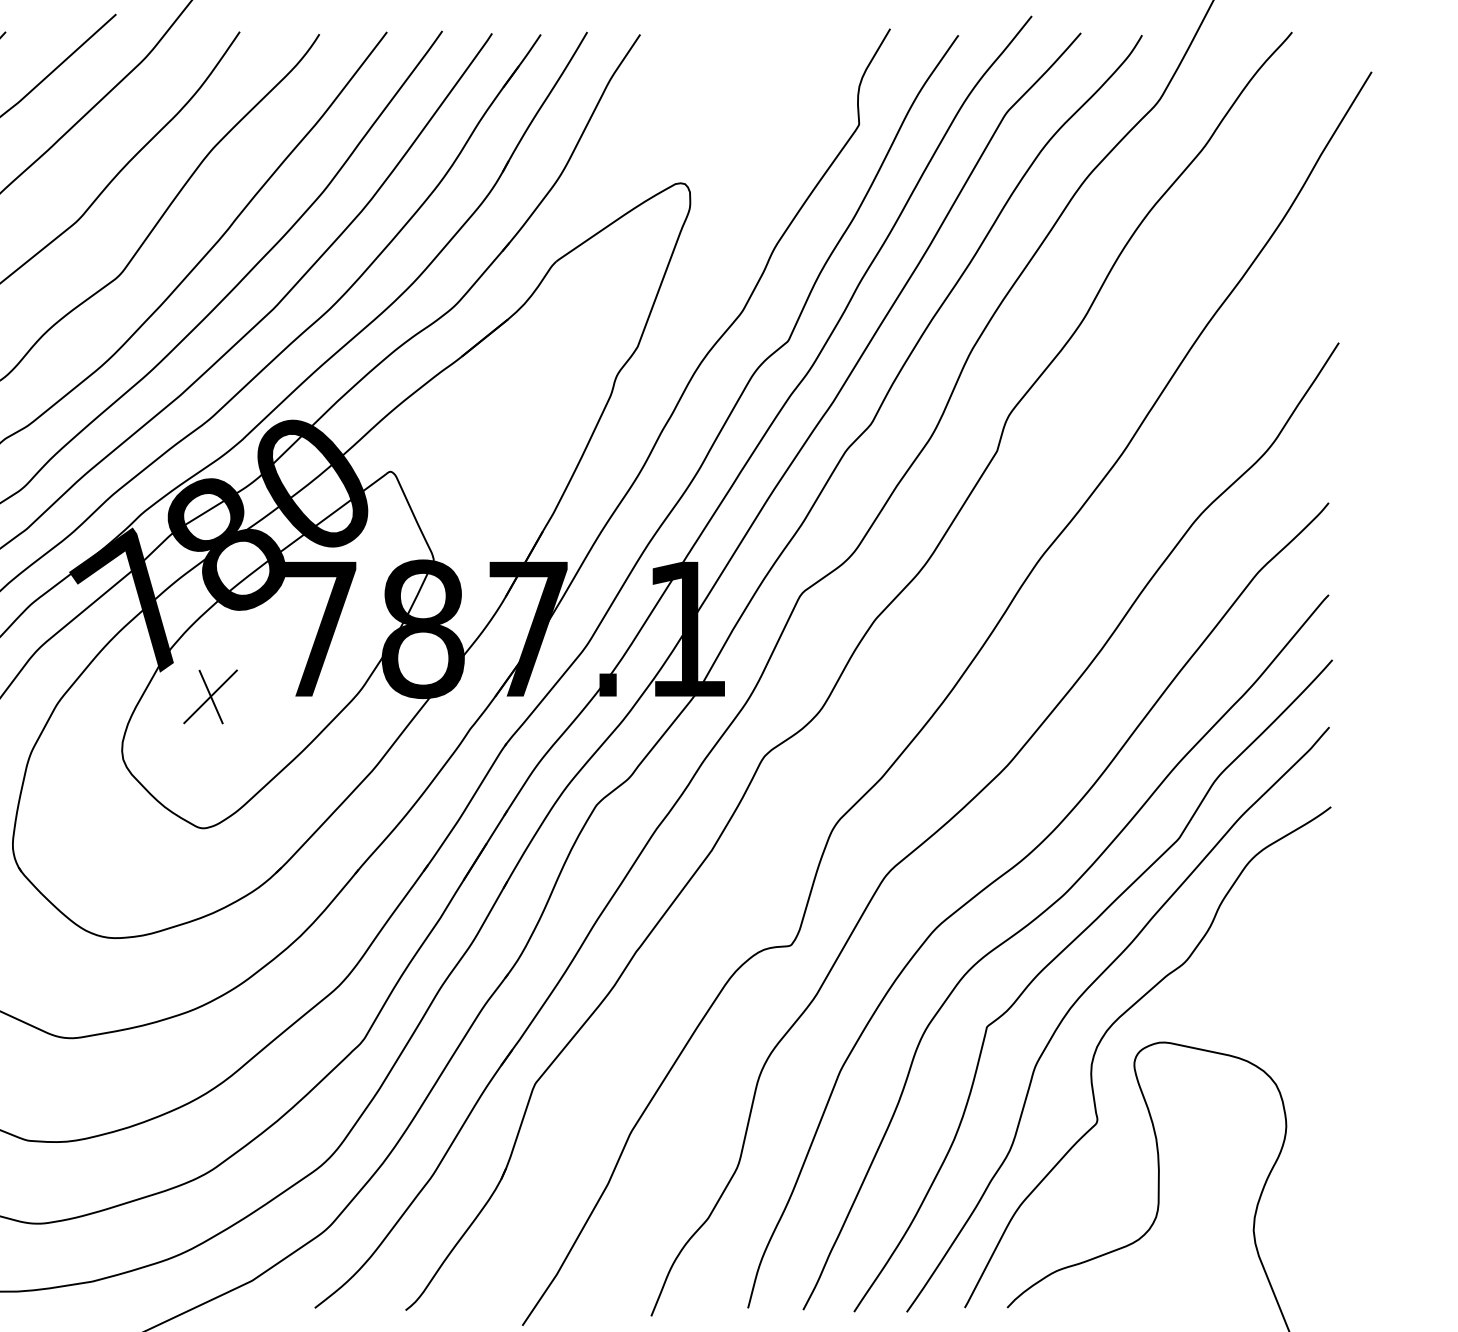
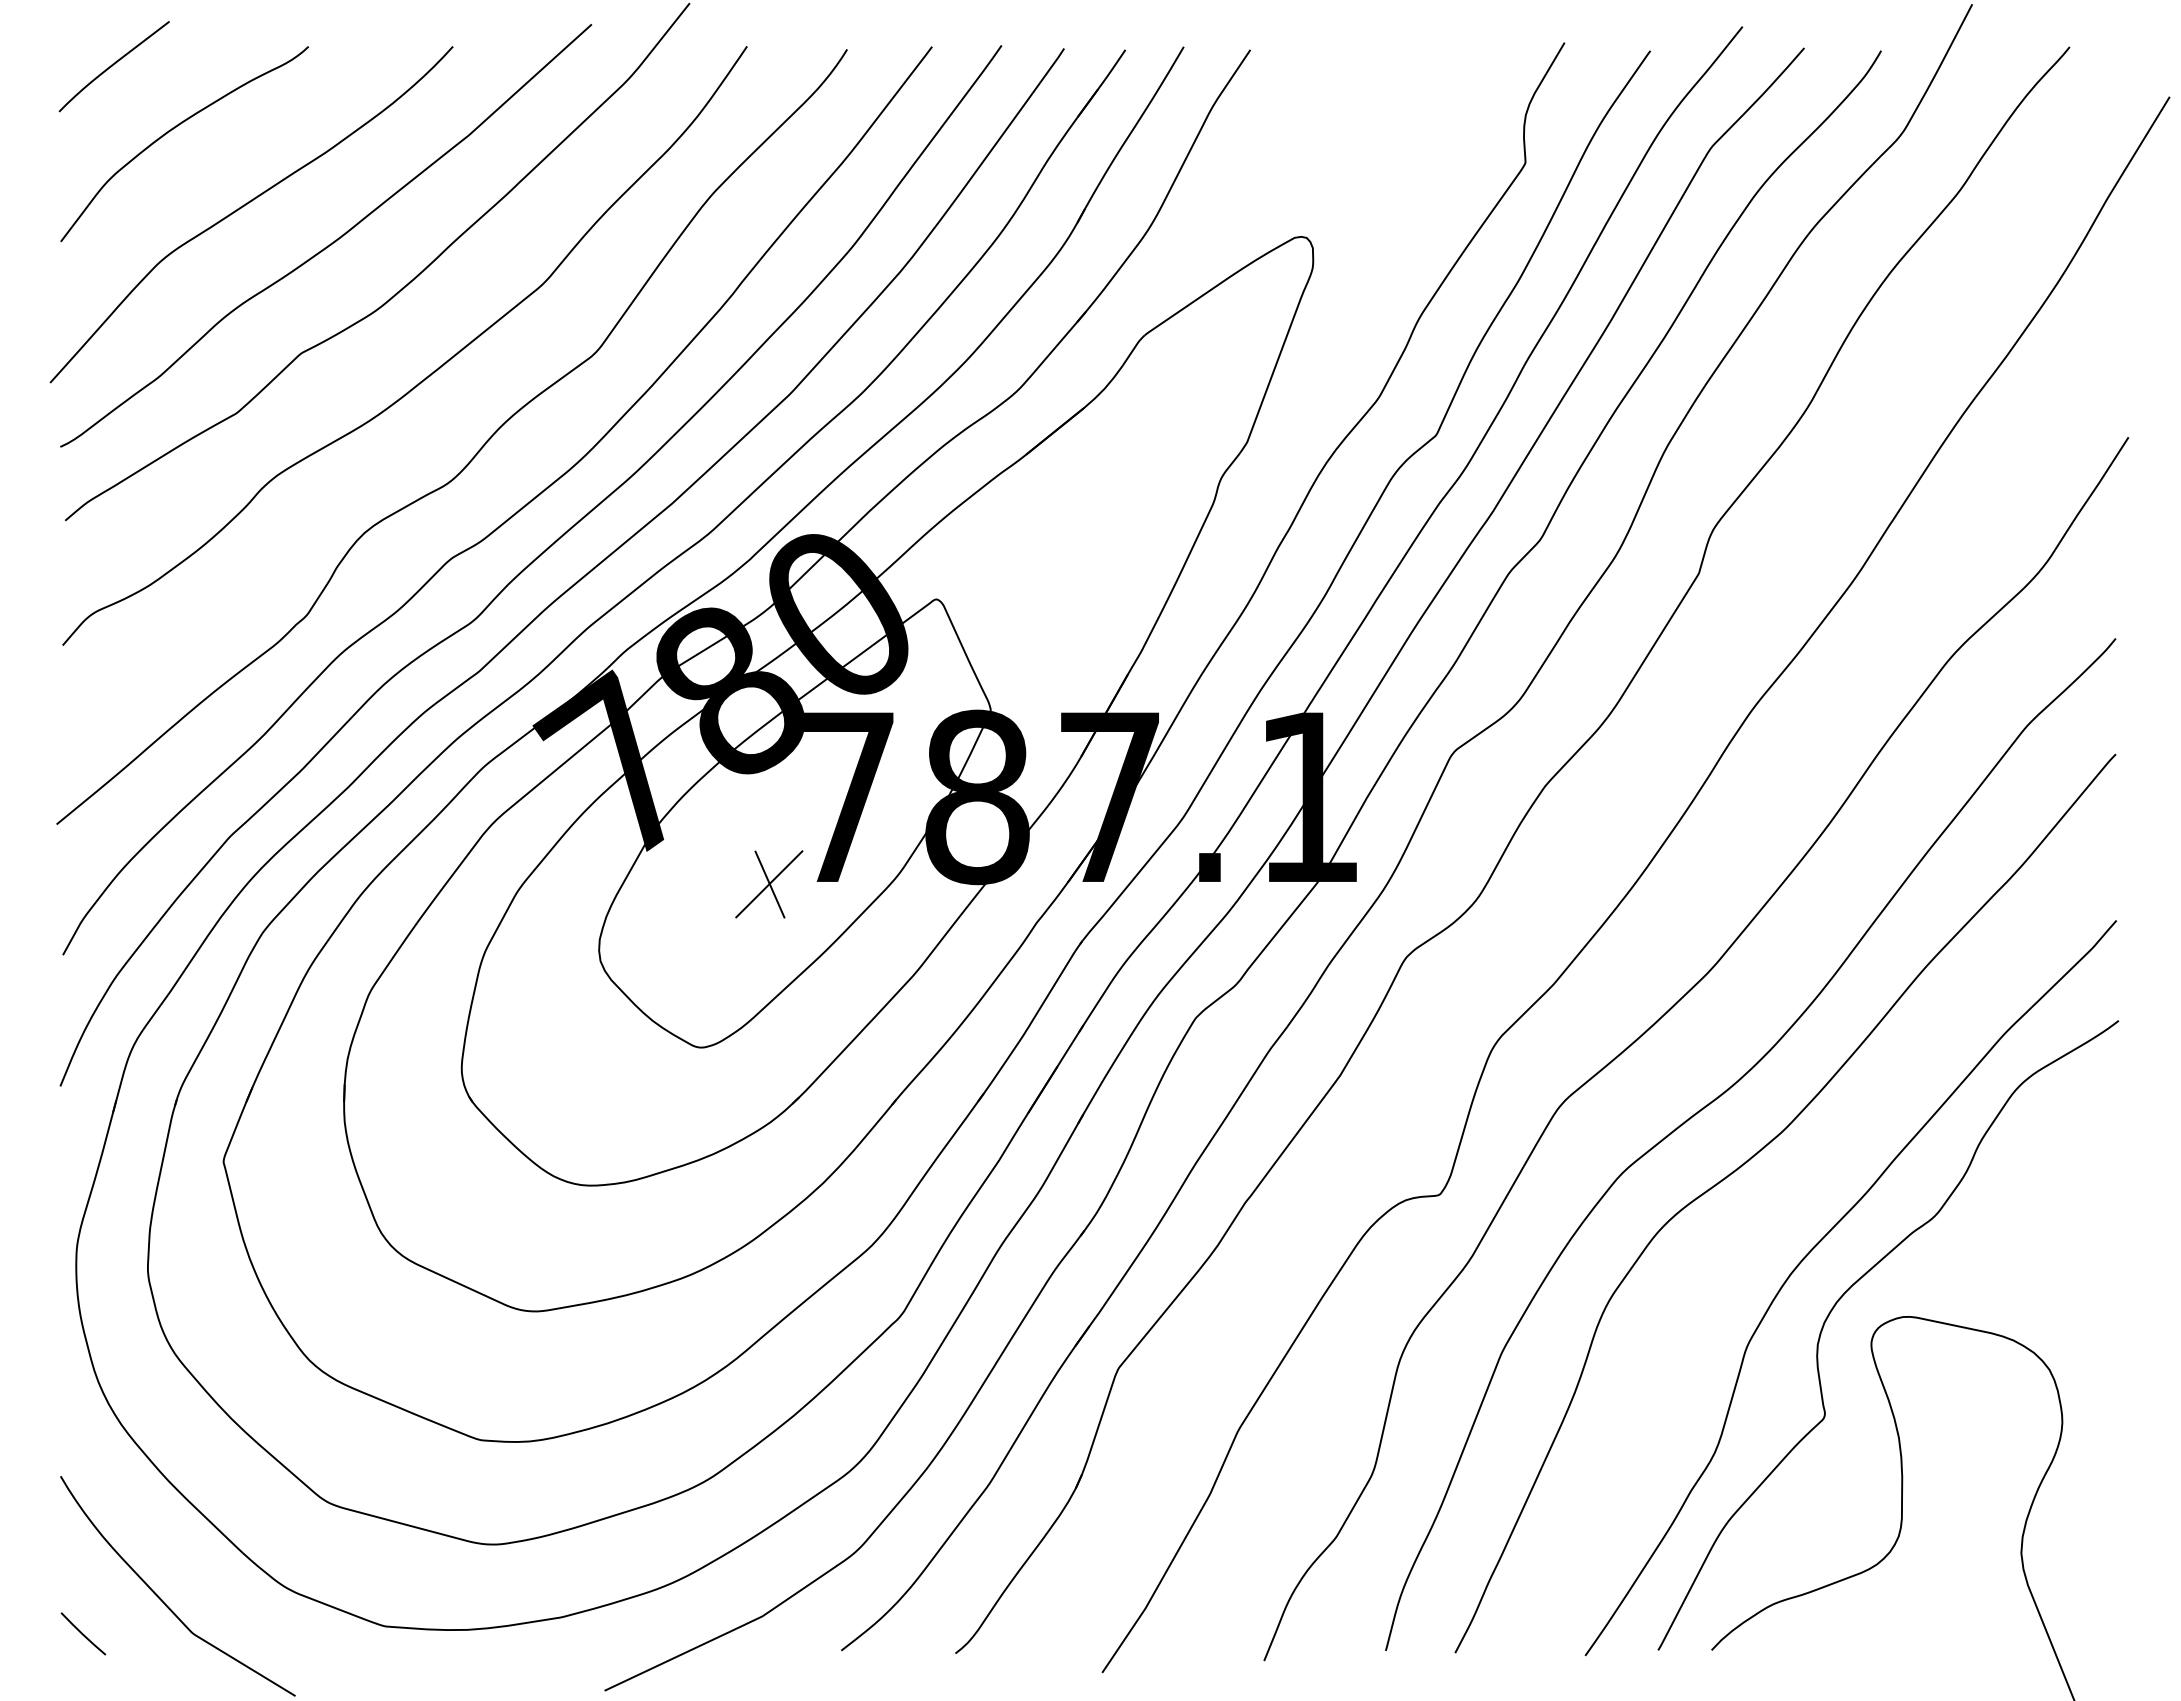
part: (210, 696) -> (769, 884), moved
curve: (1062, 952) -> (1781, 1203), removed

